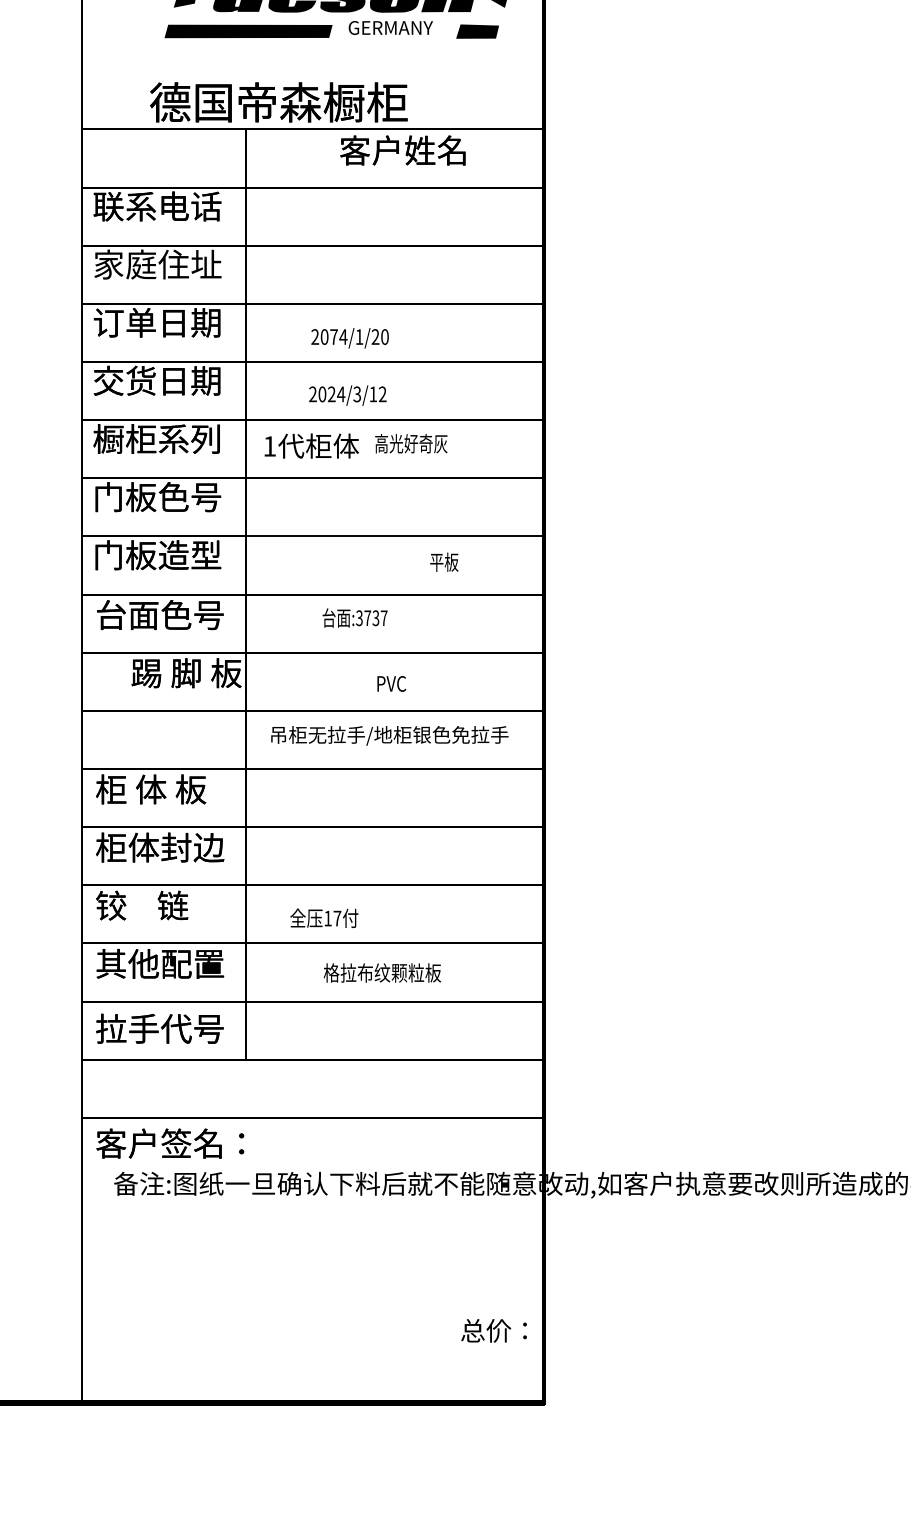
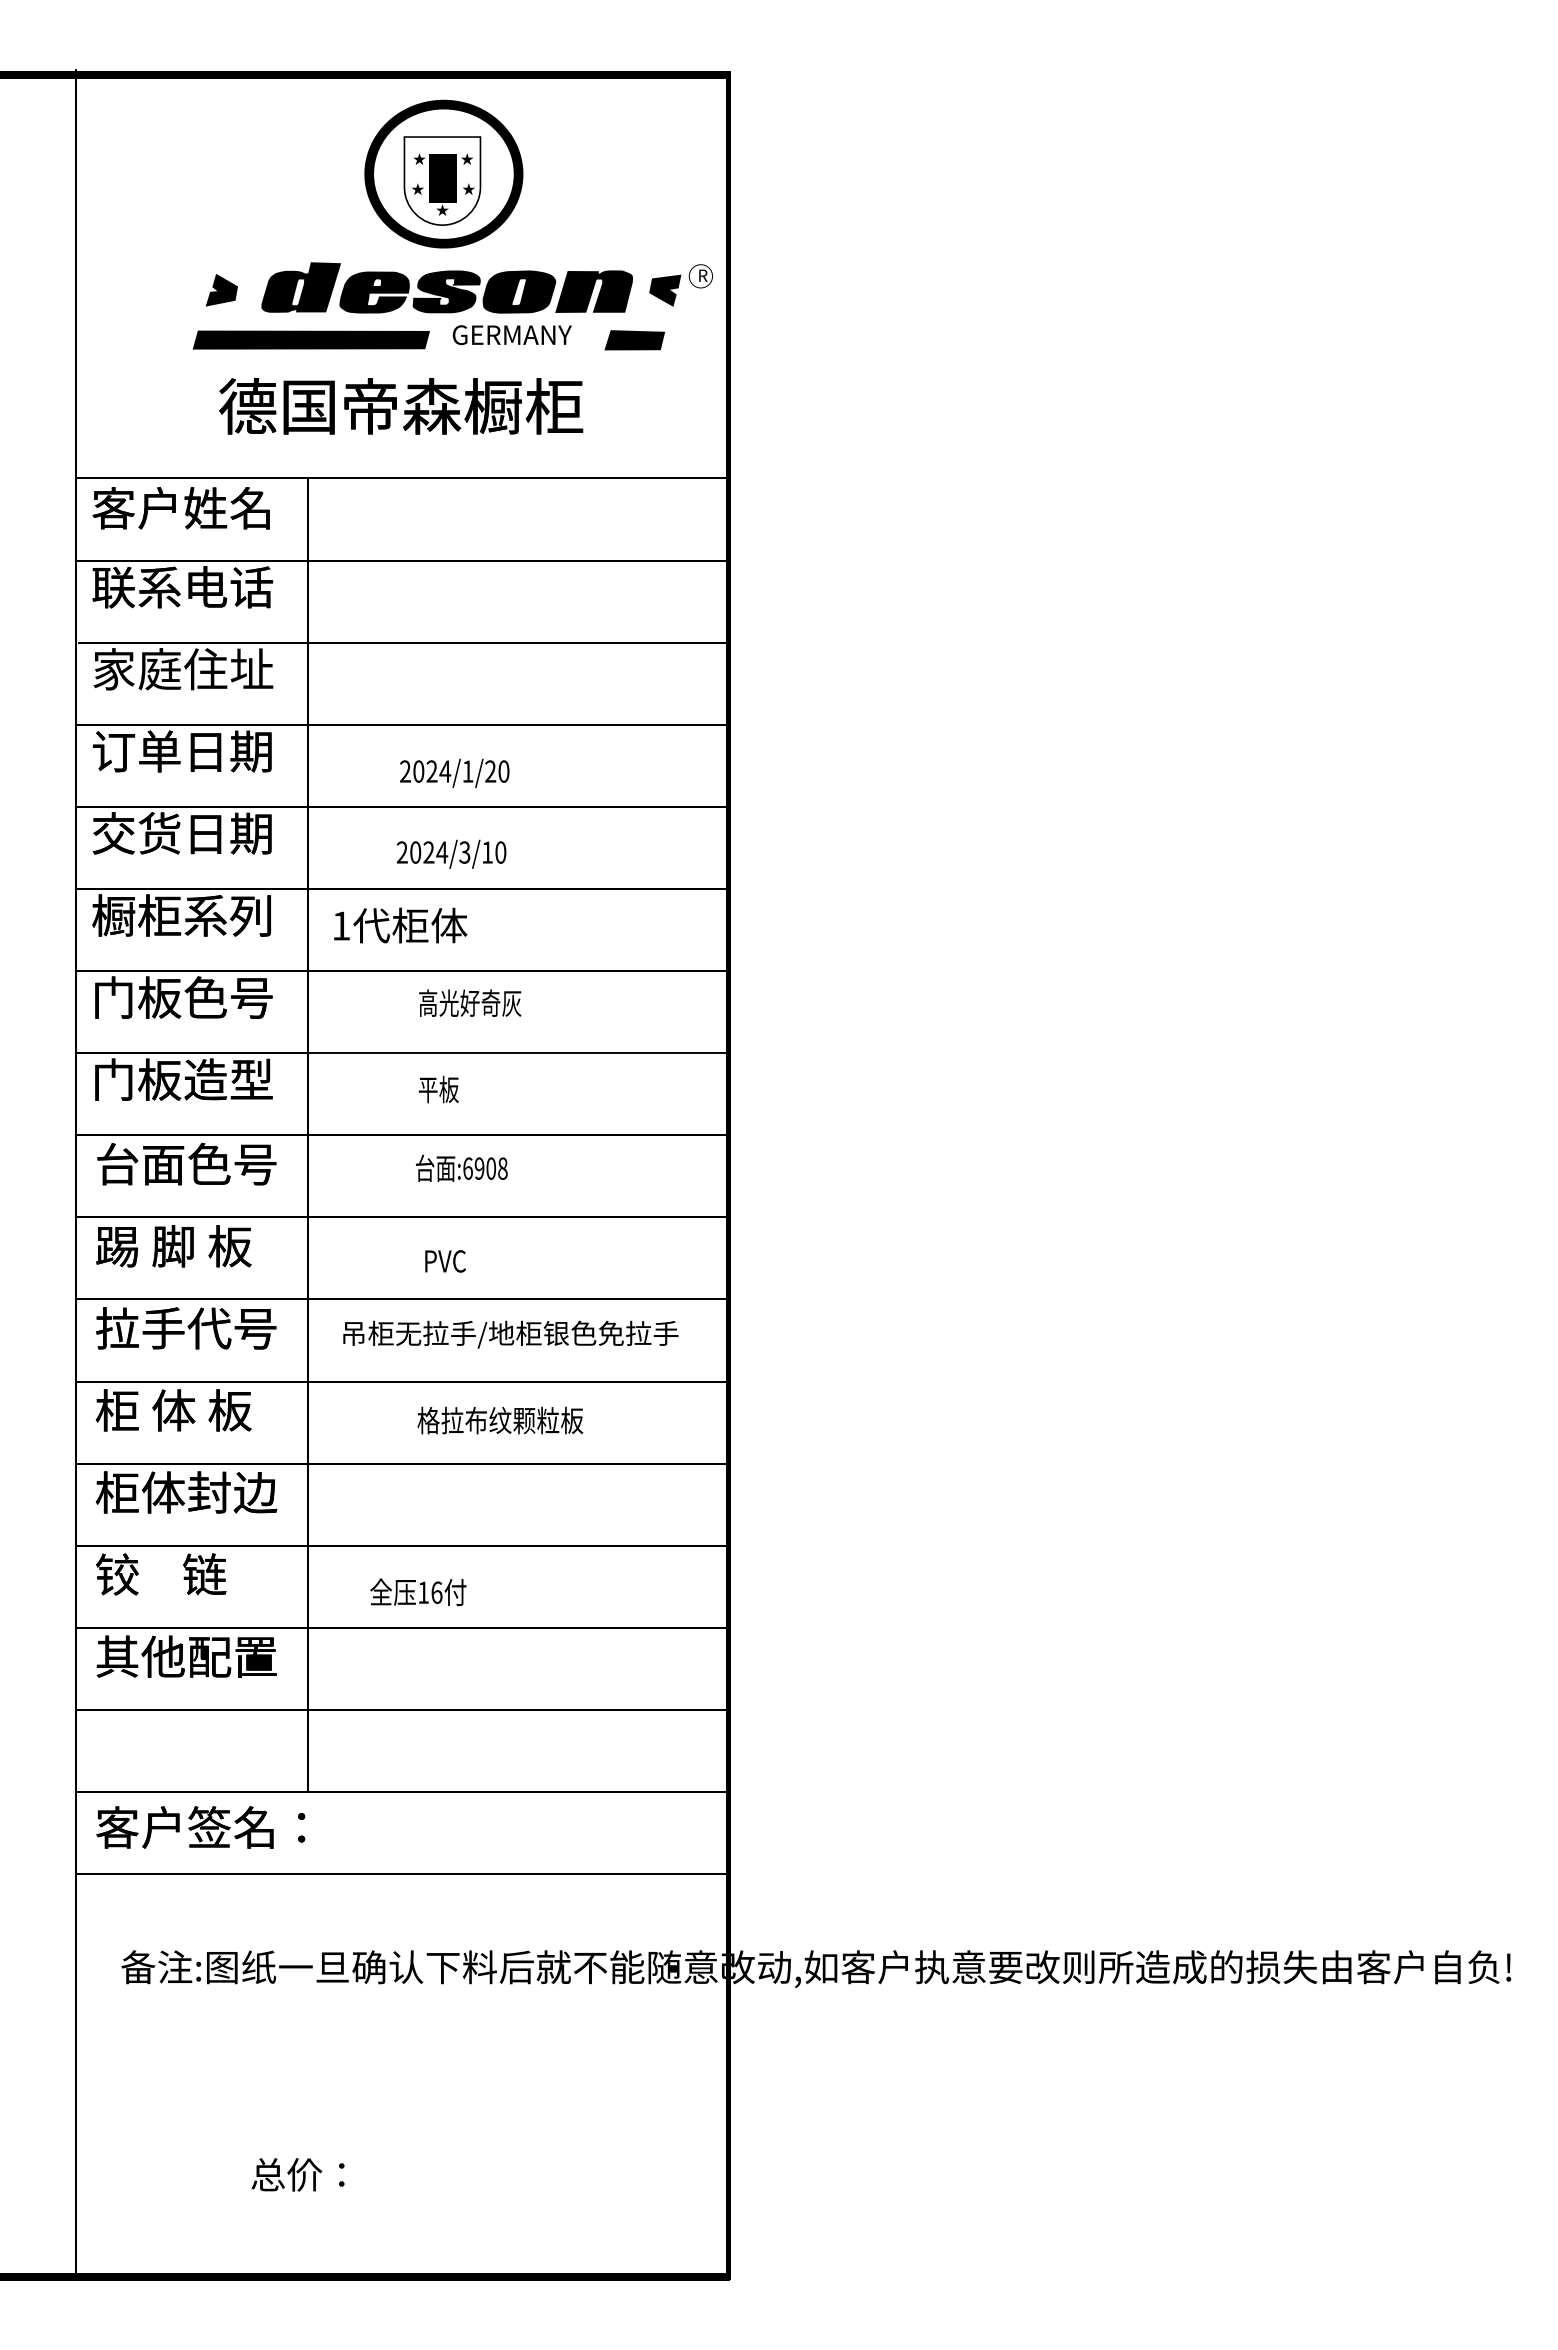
text: (279, 102) -> (401, 406), moved
text: (402, 150) -> (180, 508), moved
text: (333, 336) -> (431, 771), 2074/1/20 -> 2024/1/20
text: (382, 394) -> (500, 852), 2024/3/12 -> 2024/3/10
text: (411, 443) -> (470, 1002), moved
text: (444, 562) -> (438, 1089), moved
text: (371, 618) -> (485, 1168), :3737 -> :6908
text: (186, 673) -> (173, 1246), moved
text: (391, 684) -> (445, 1261), moved
text: (337, 918) -> (436, 1592), 17 -> 16
text: (382, 972) -> (500, 1420), moved
text: (160, 1028) -> (186, 1328), moved
text: (170, 1143) -> (200, 1827), moved
text: (493, 1330) -> (297, 2174), moved

